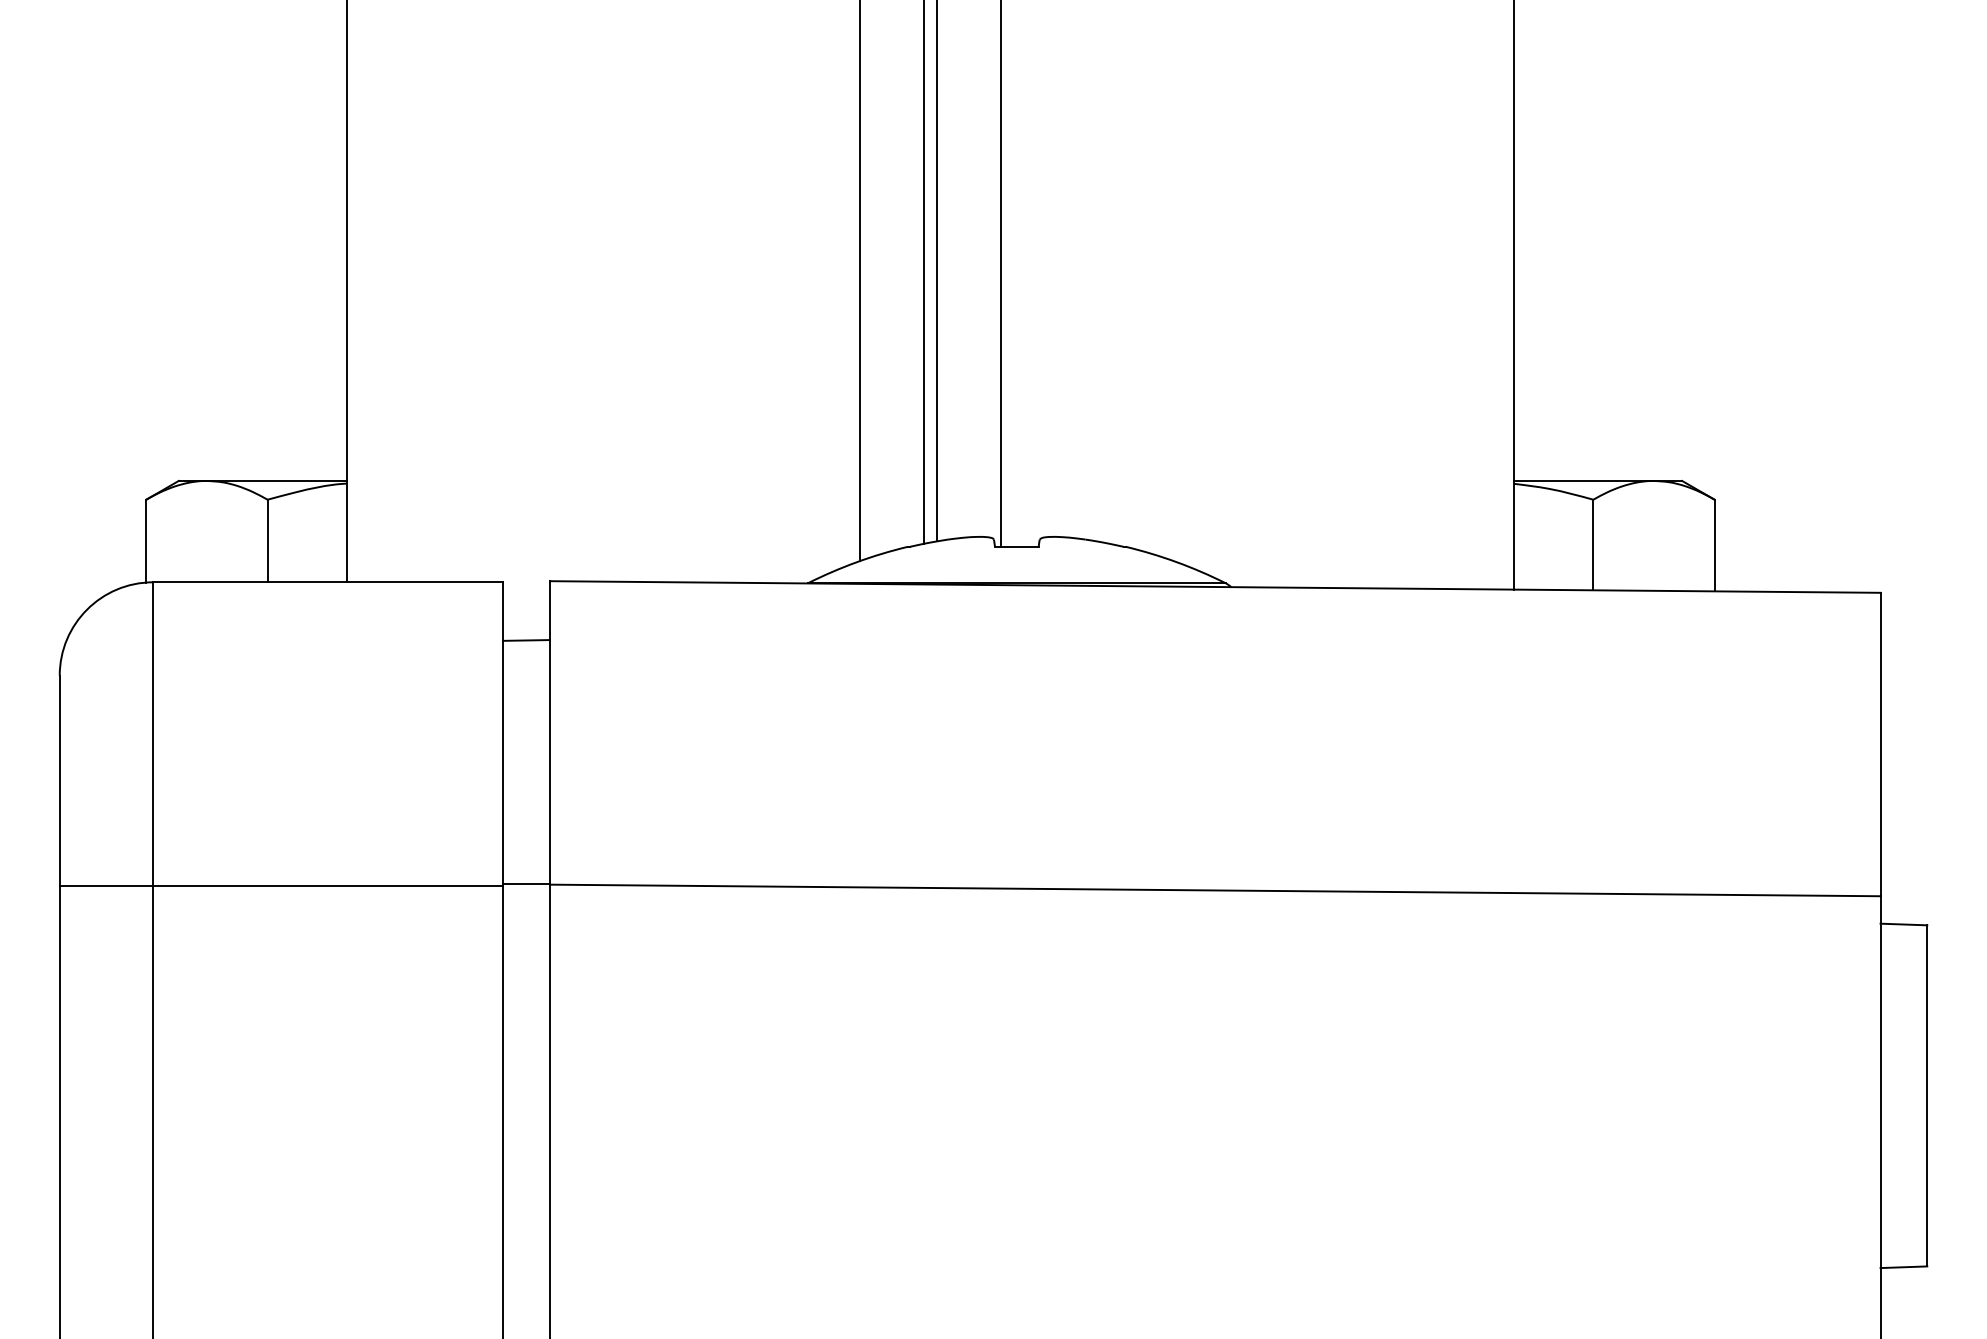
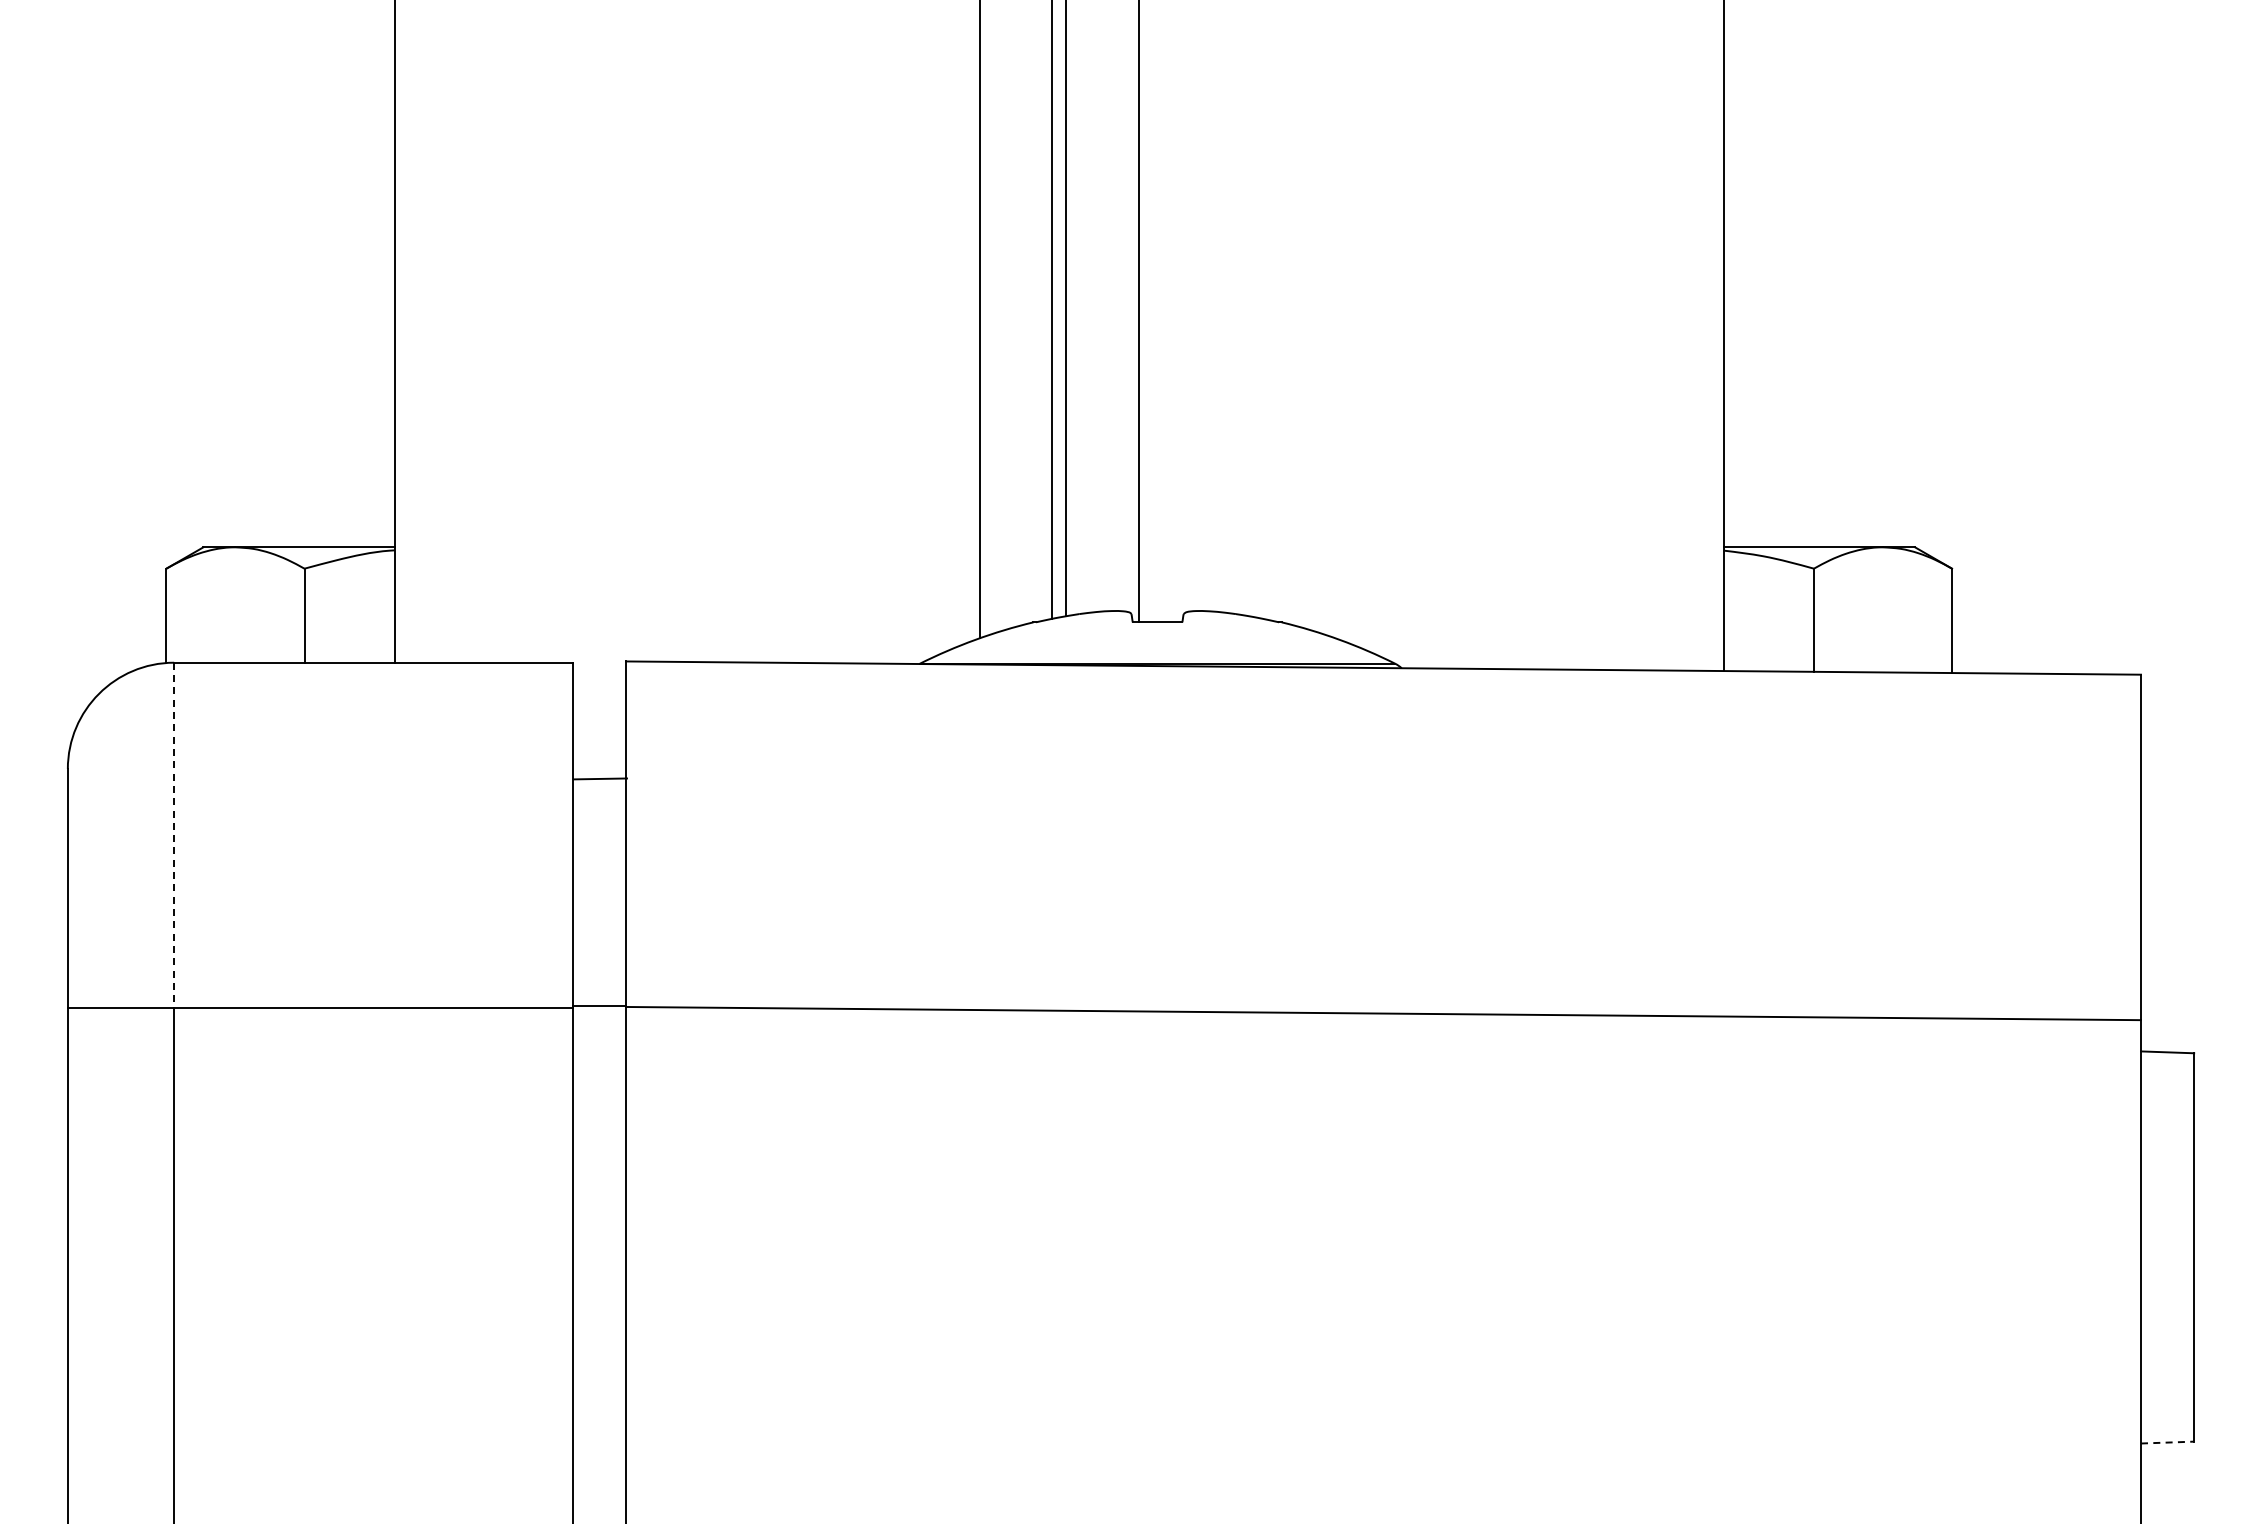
line: (526, 640) -> (600, 778), moved
line: (153, 734) -> (174, 835), solid -> dashed
line: (1903, 1267) -> (2167, 1442), solid -> dashed

